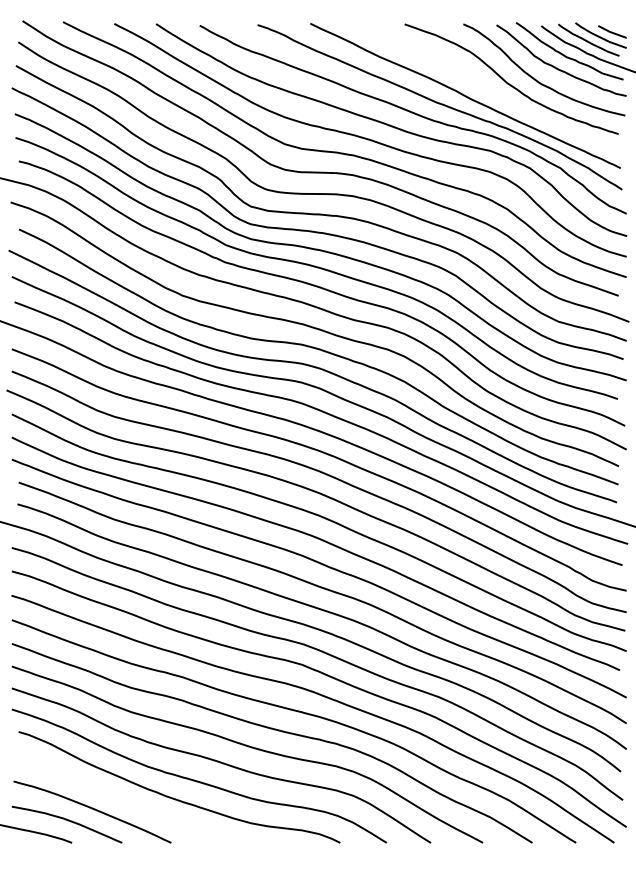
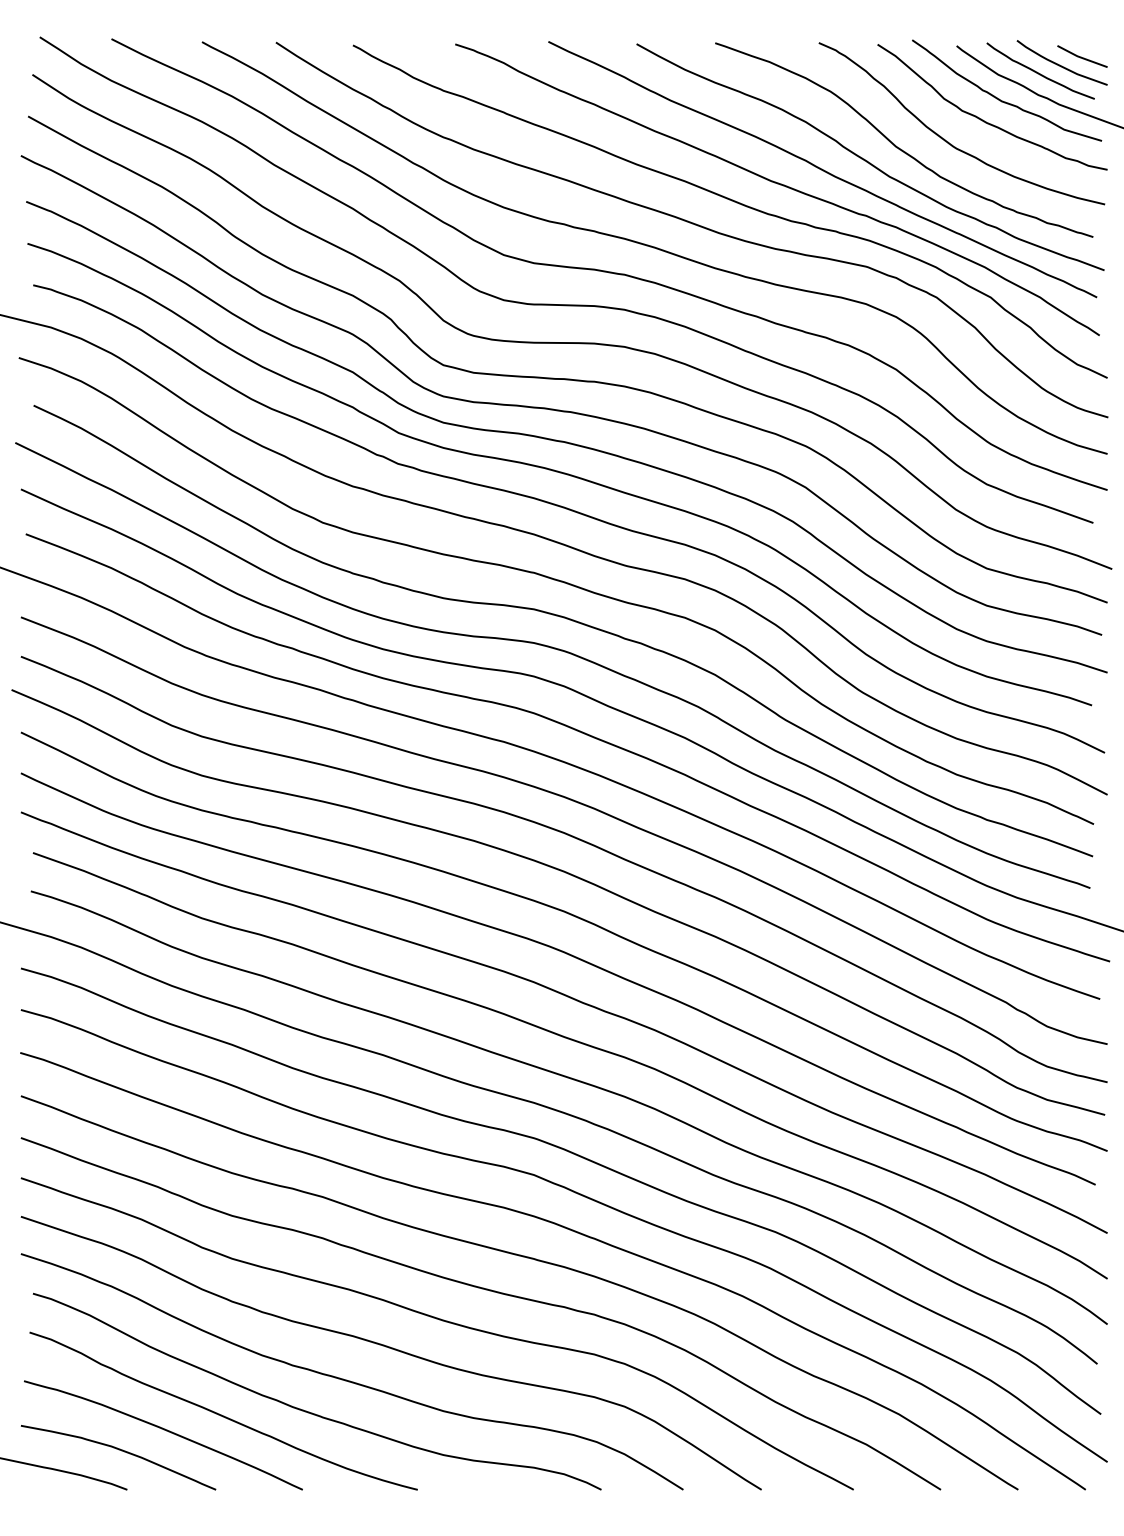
curve: (491, 90) -> (868, 160), added
curve: (126, 800) -> (223, 1414), added

